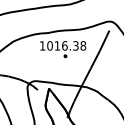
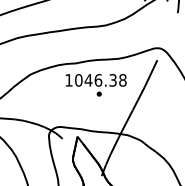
text: (57, 45) -> (88, 80), 1016.38 -> 1046.38

